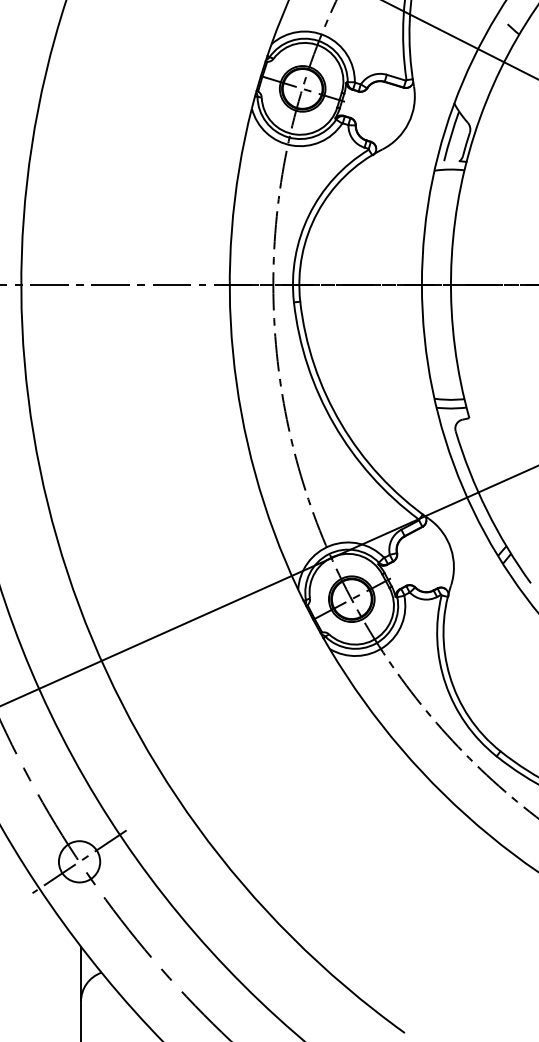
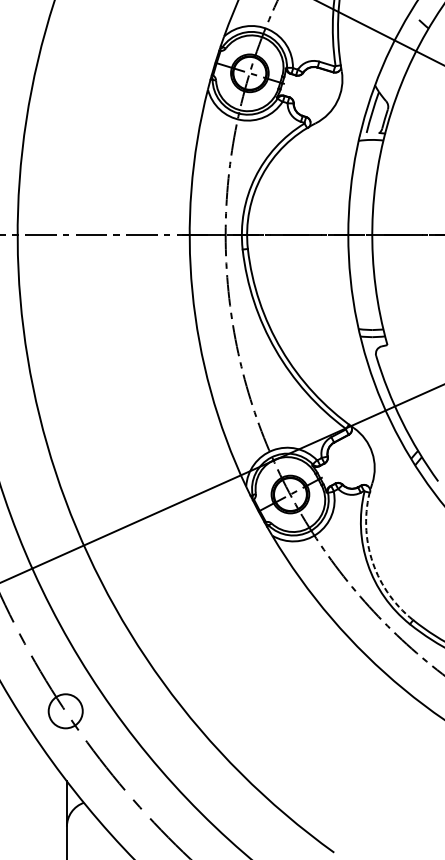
arc: (449, 676) -> (371, 558), solid -> dashed
line: (79, 861) -> (65, 711), removed

